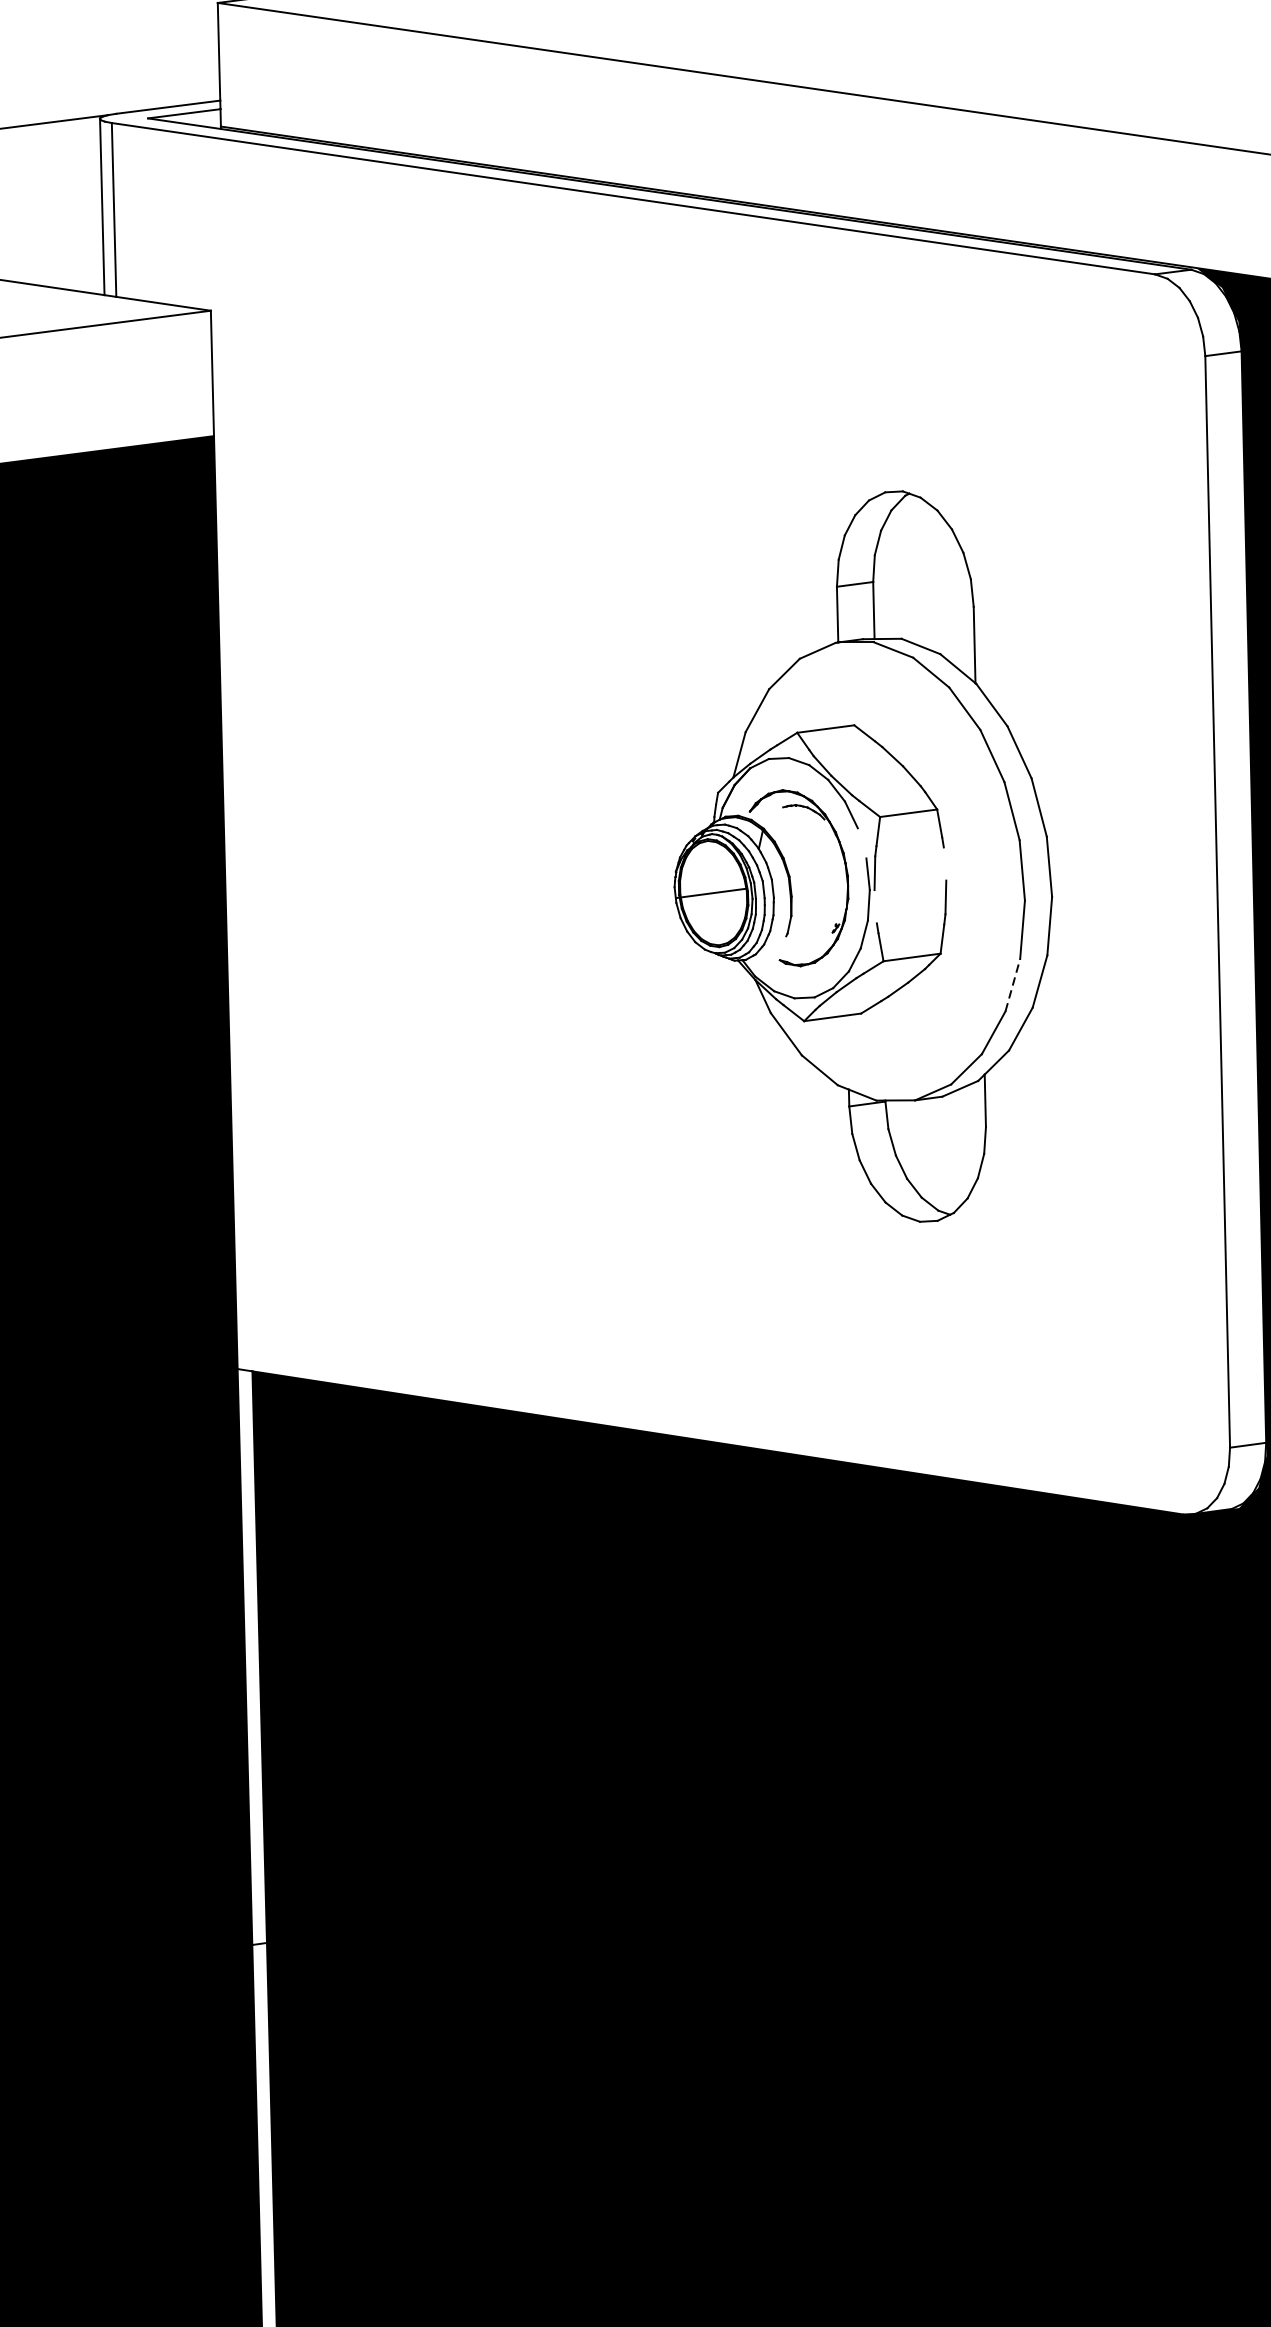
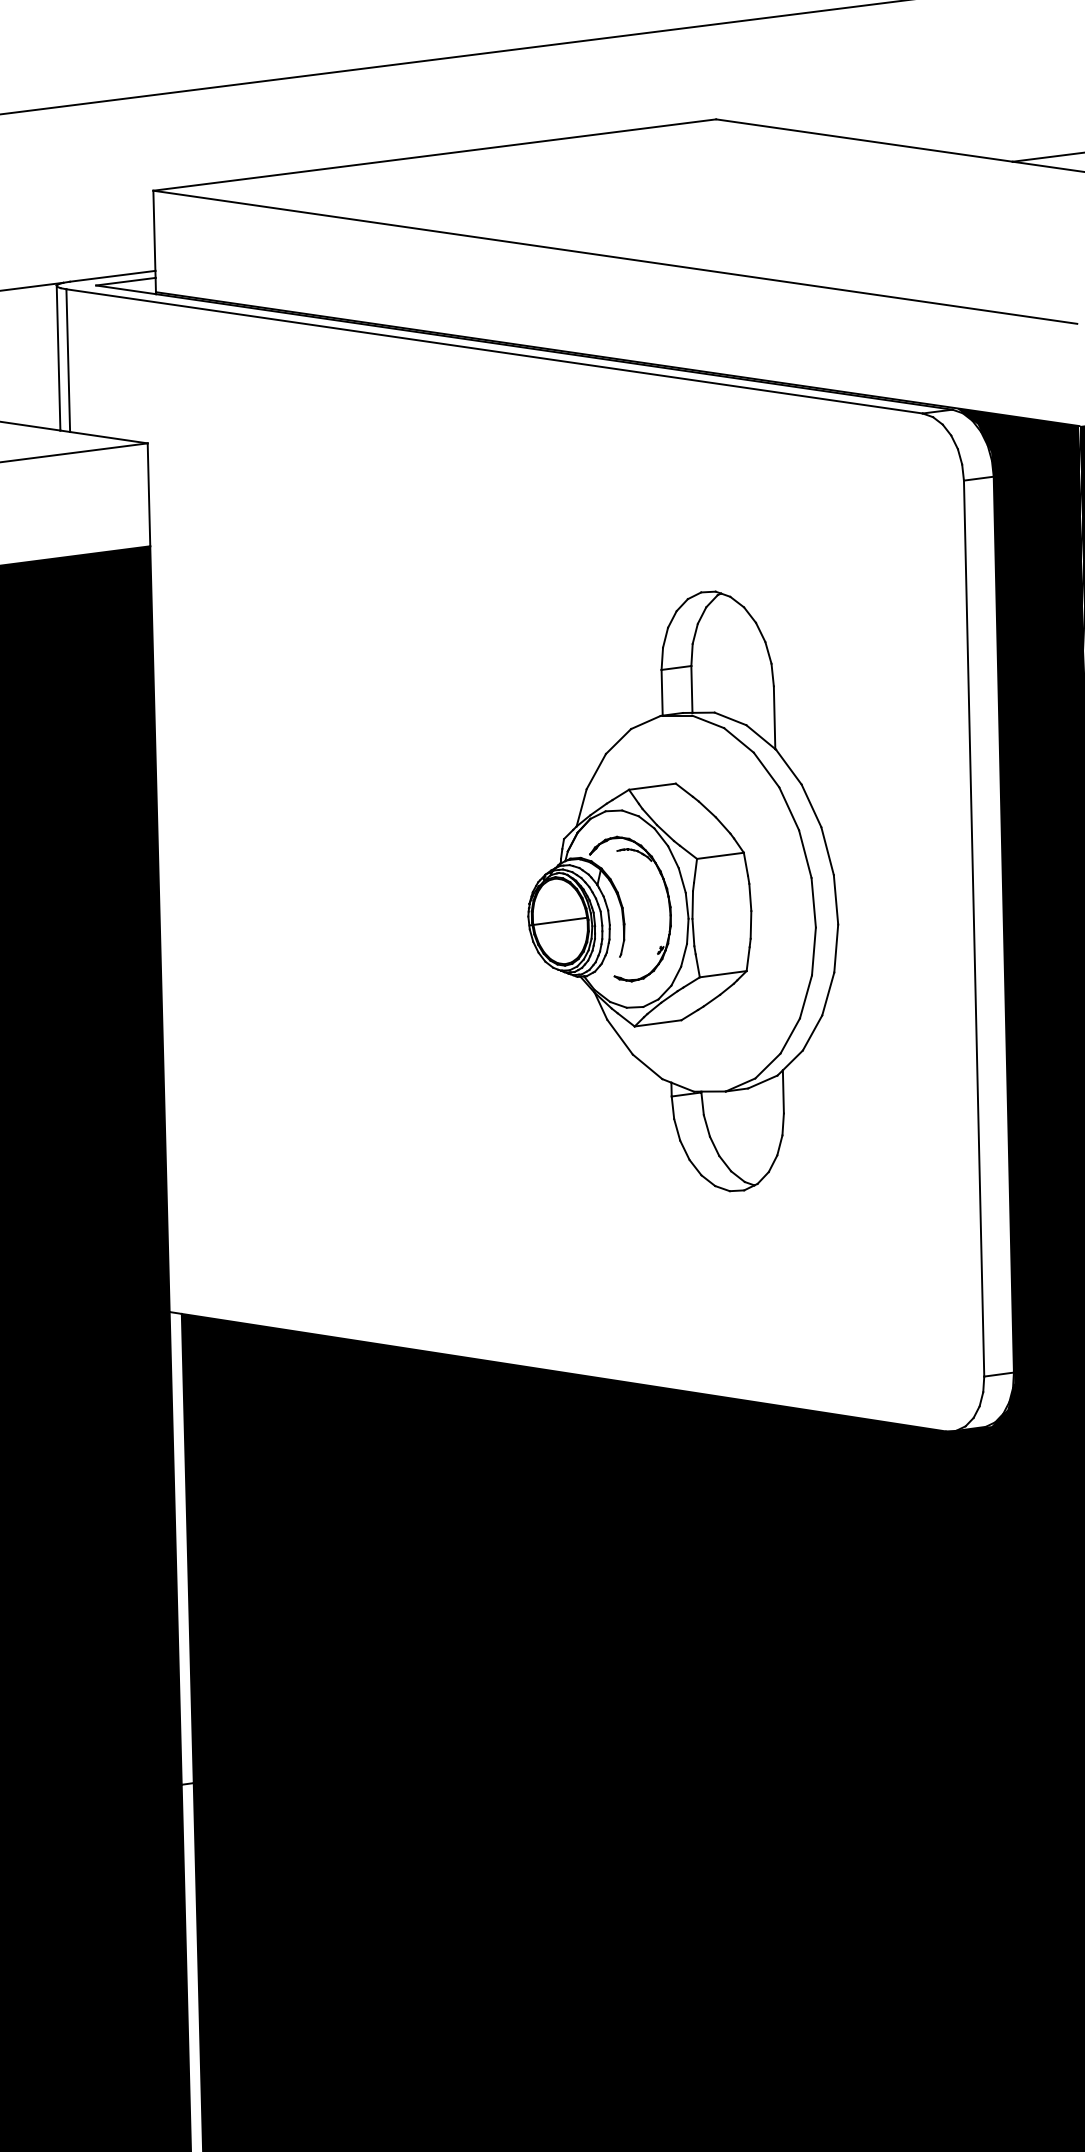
line: (861, 843) -> (681, 880), added
line: (945, 864) -> (750, 897), added
line: (875, 906) -> (693, 932), added
line: (1013, 984) -> (806, 996), dashed -> solid

